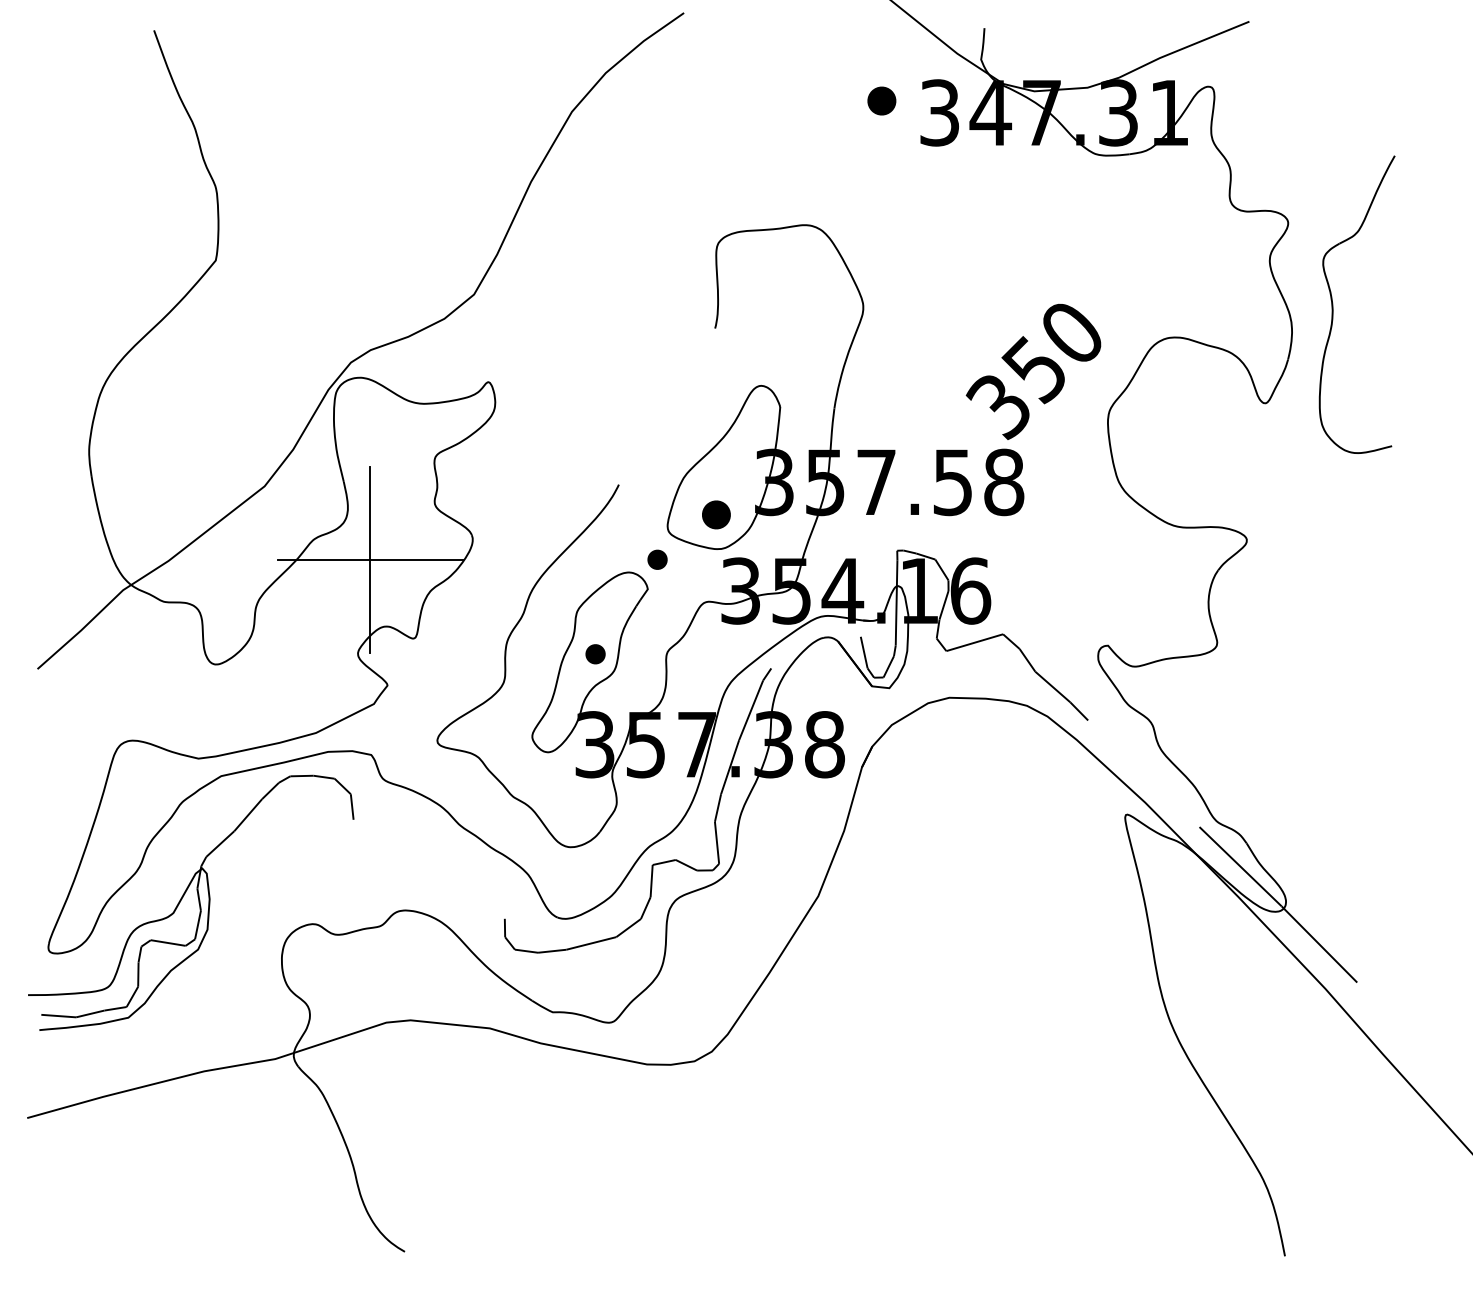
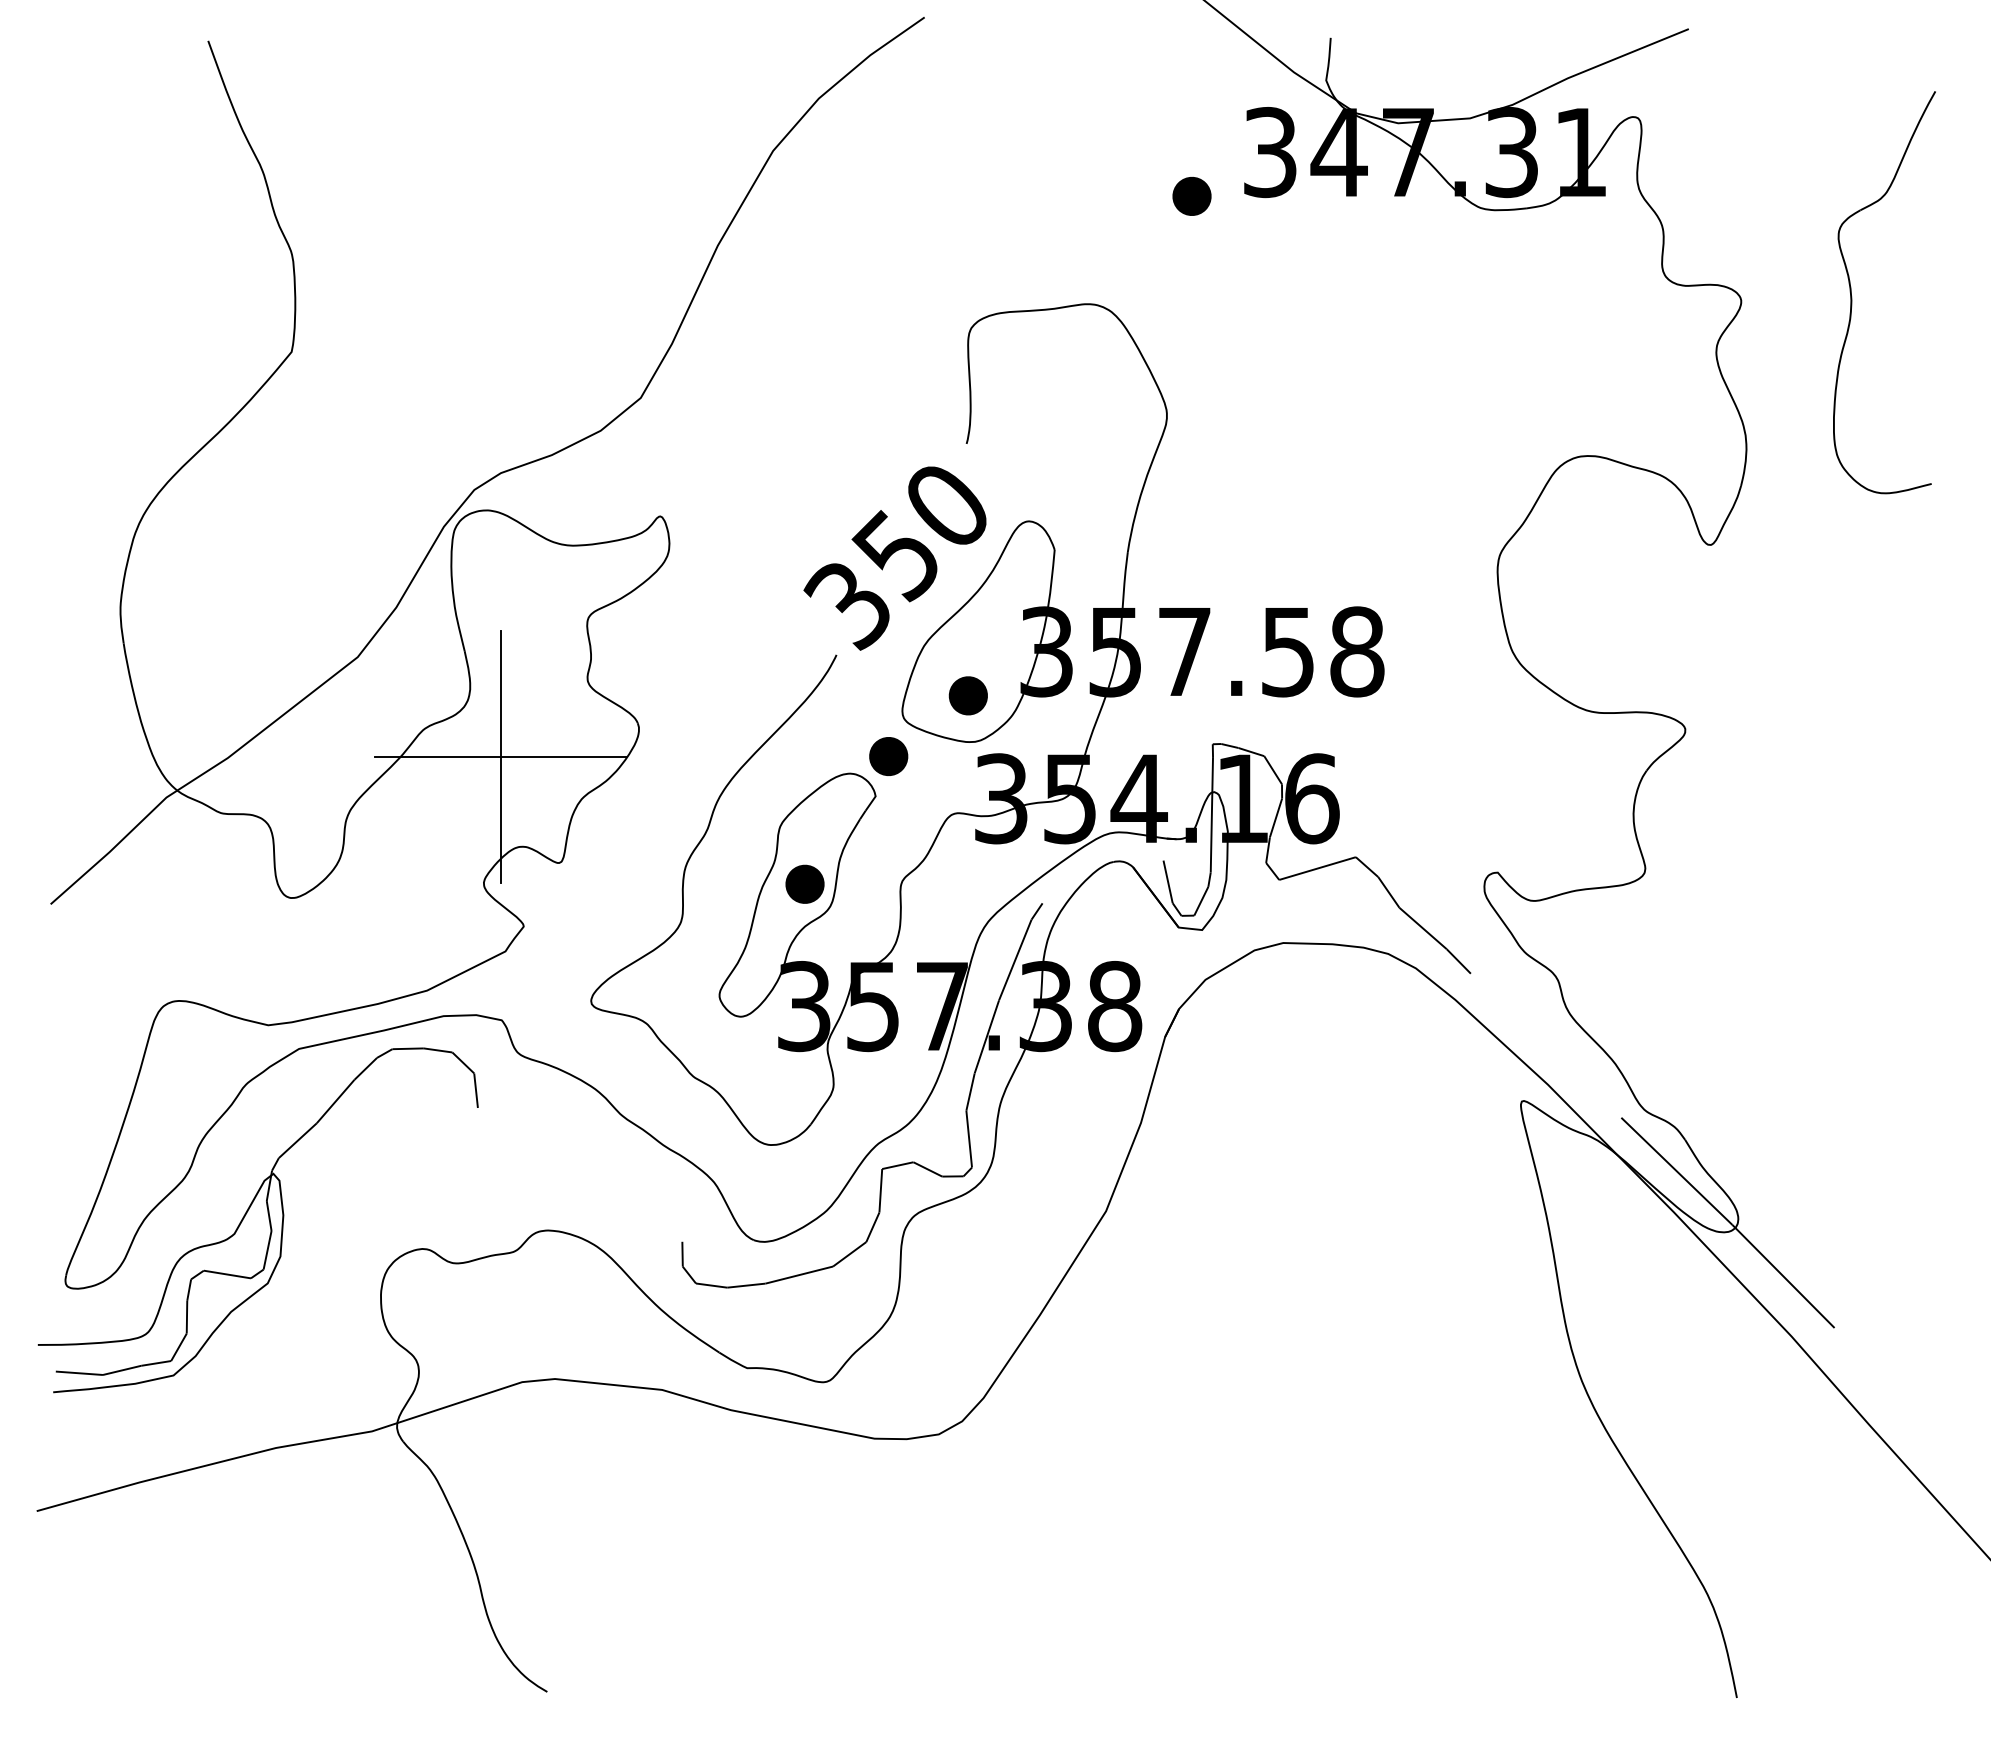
part: (881, 101) -> (1191, 196), moved
part: (1333, 307) -> (1852, 296), moved
text: (1033, 371) -> (894, 558), moved
part: (657, 559) -> (888, 756), size x1.43
part: (595, 653) -> (804, 883), size x1.43

